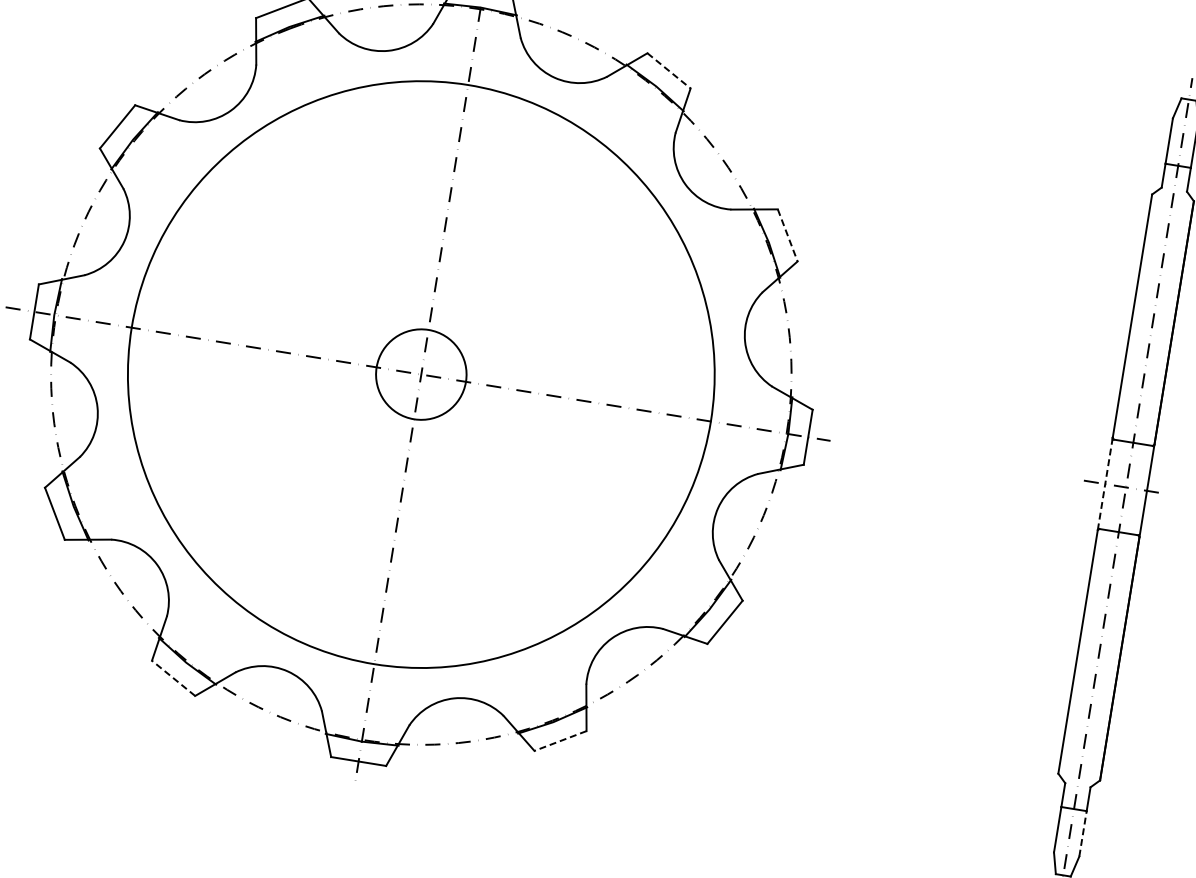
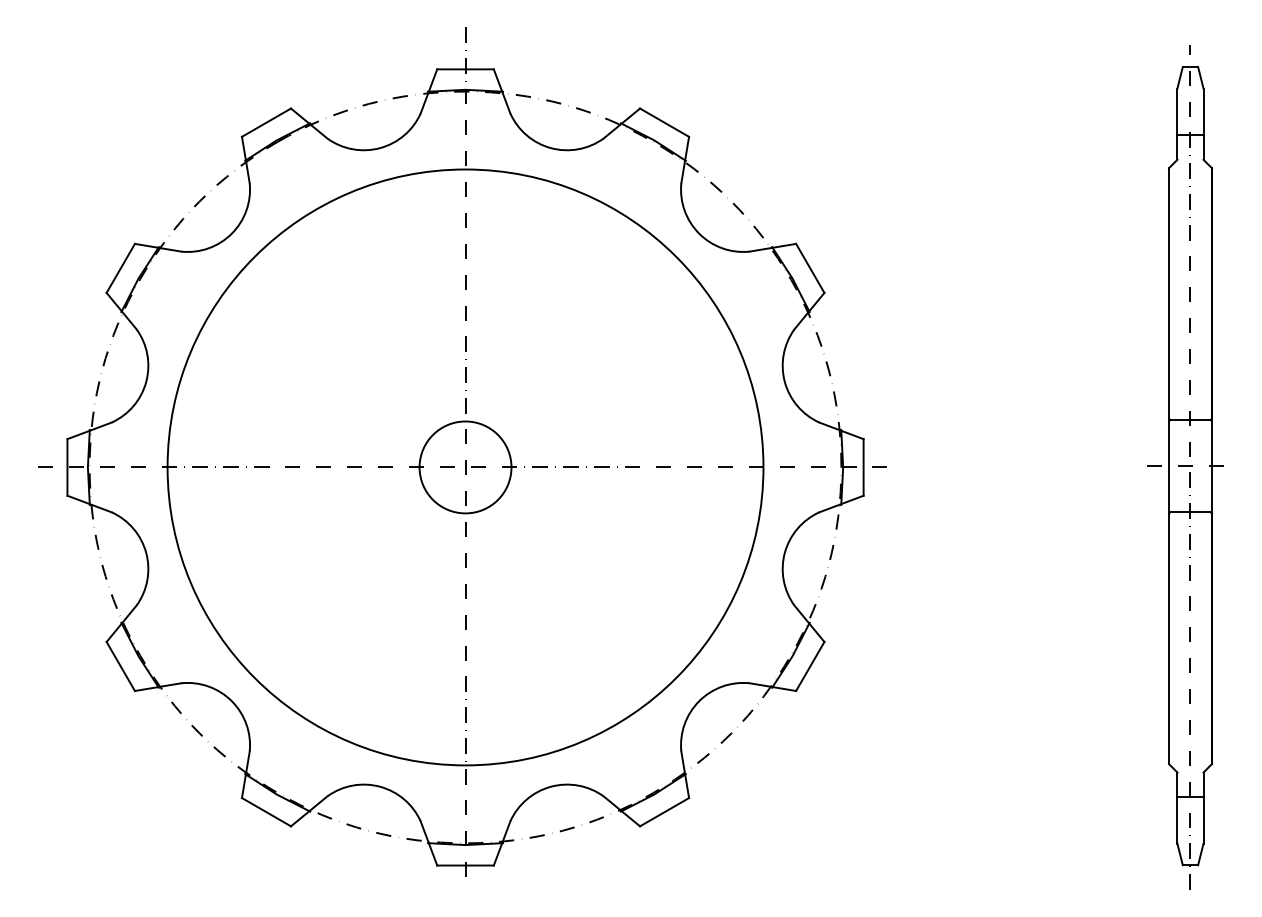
line: (669, 70) -> (665, 122), dashed -> solid
line: (787, 235) -> (810, 268), dashed -> solid
line: (1105, 484) -> (1169, 466), dashed -> solid
line: (173, 677) -> (266, 811), dashed -> solid
line: (560, 741) -> (664, 812), dashed -> solid
line: (1083, 832) -> (1203, 819), dashed -> solid

